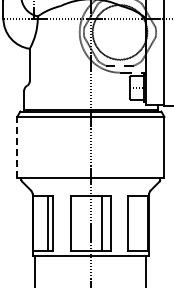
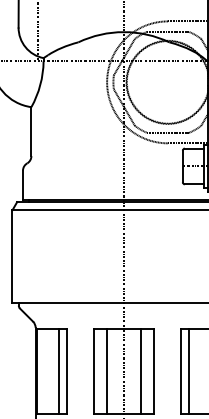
line: (17, 147) -> (12, 256), dashed -> solid
line: (79, 223) -> (106, 371), added
line: (133, 223) -> (188, 371), added

